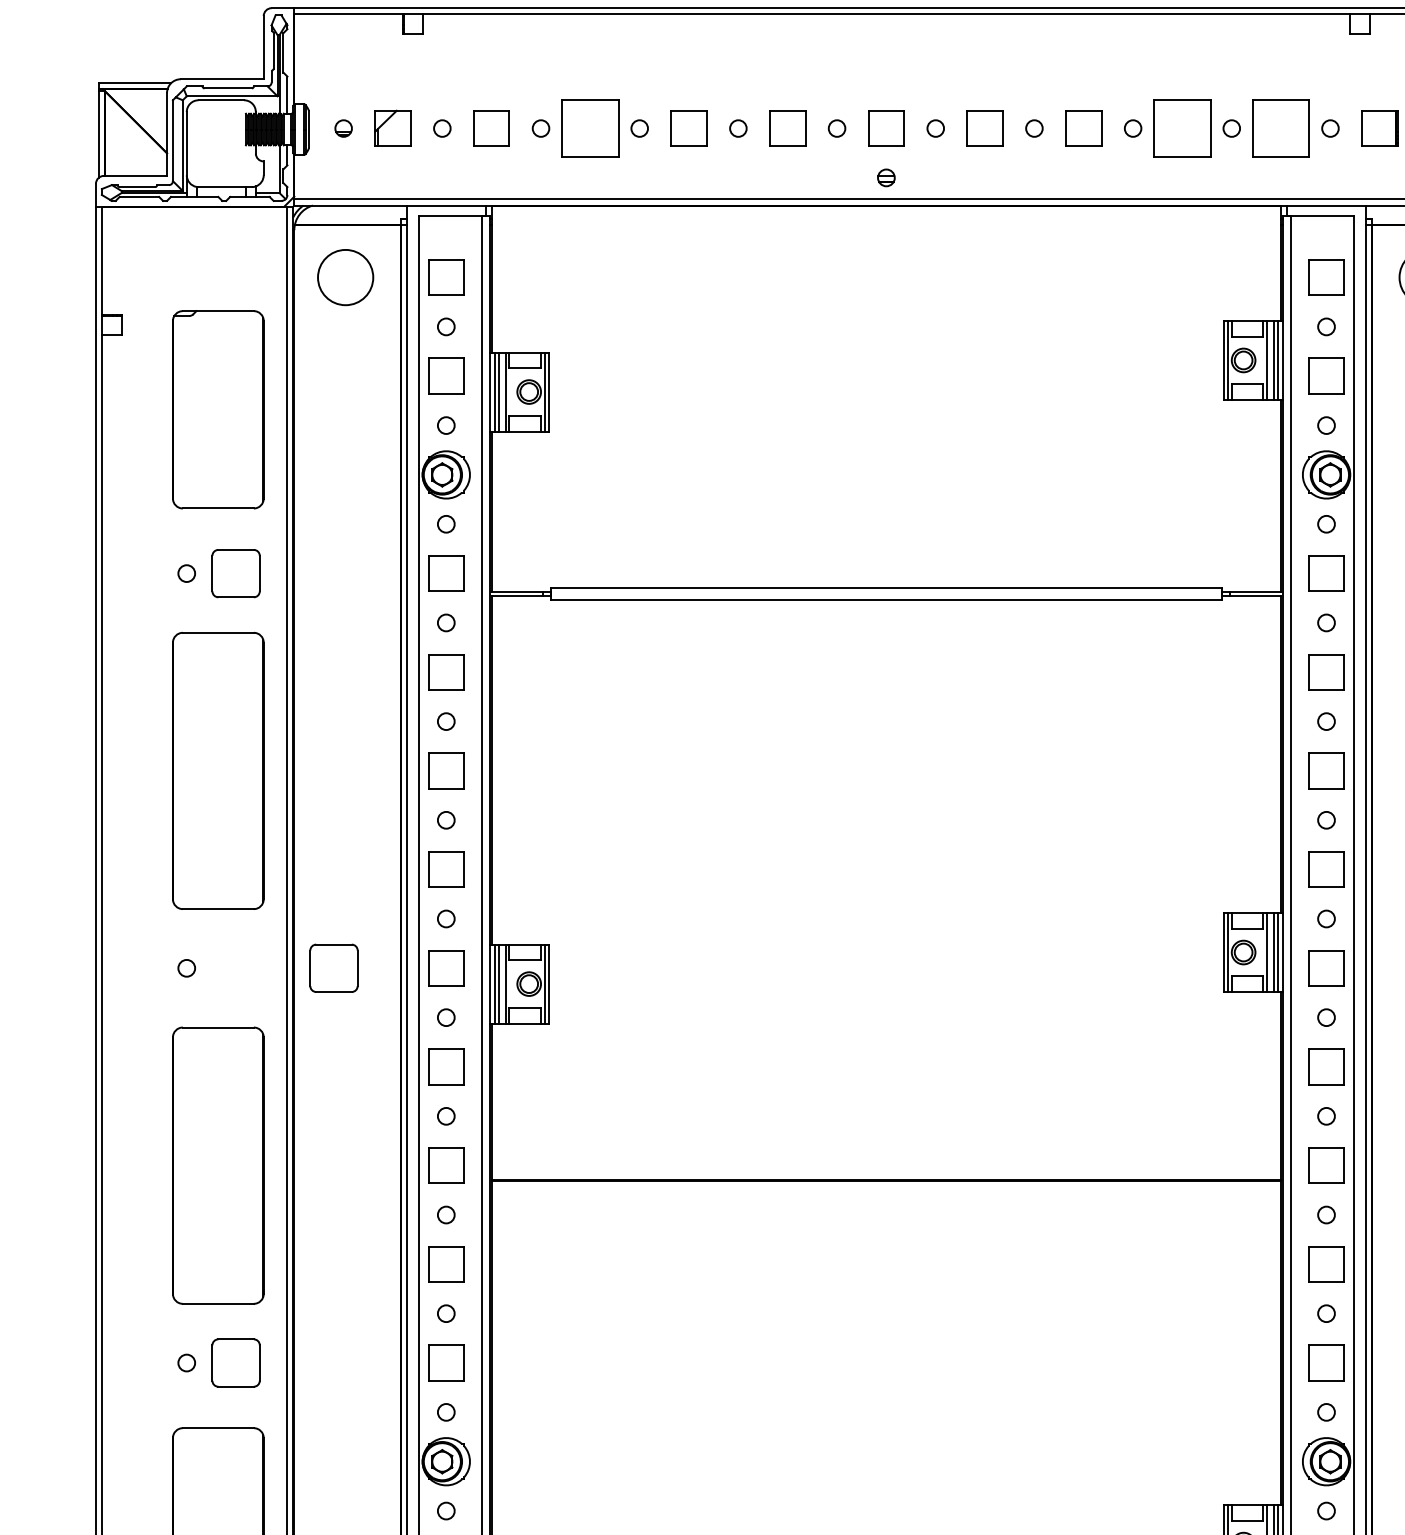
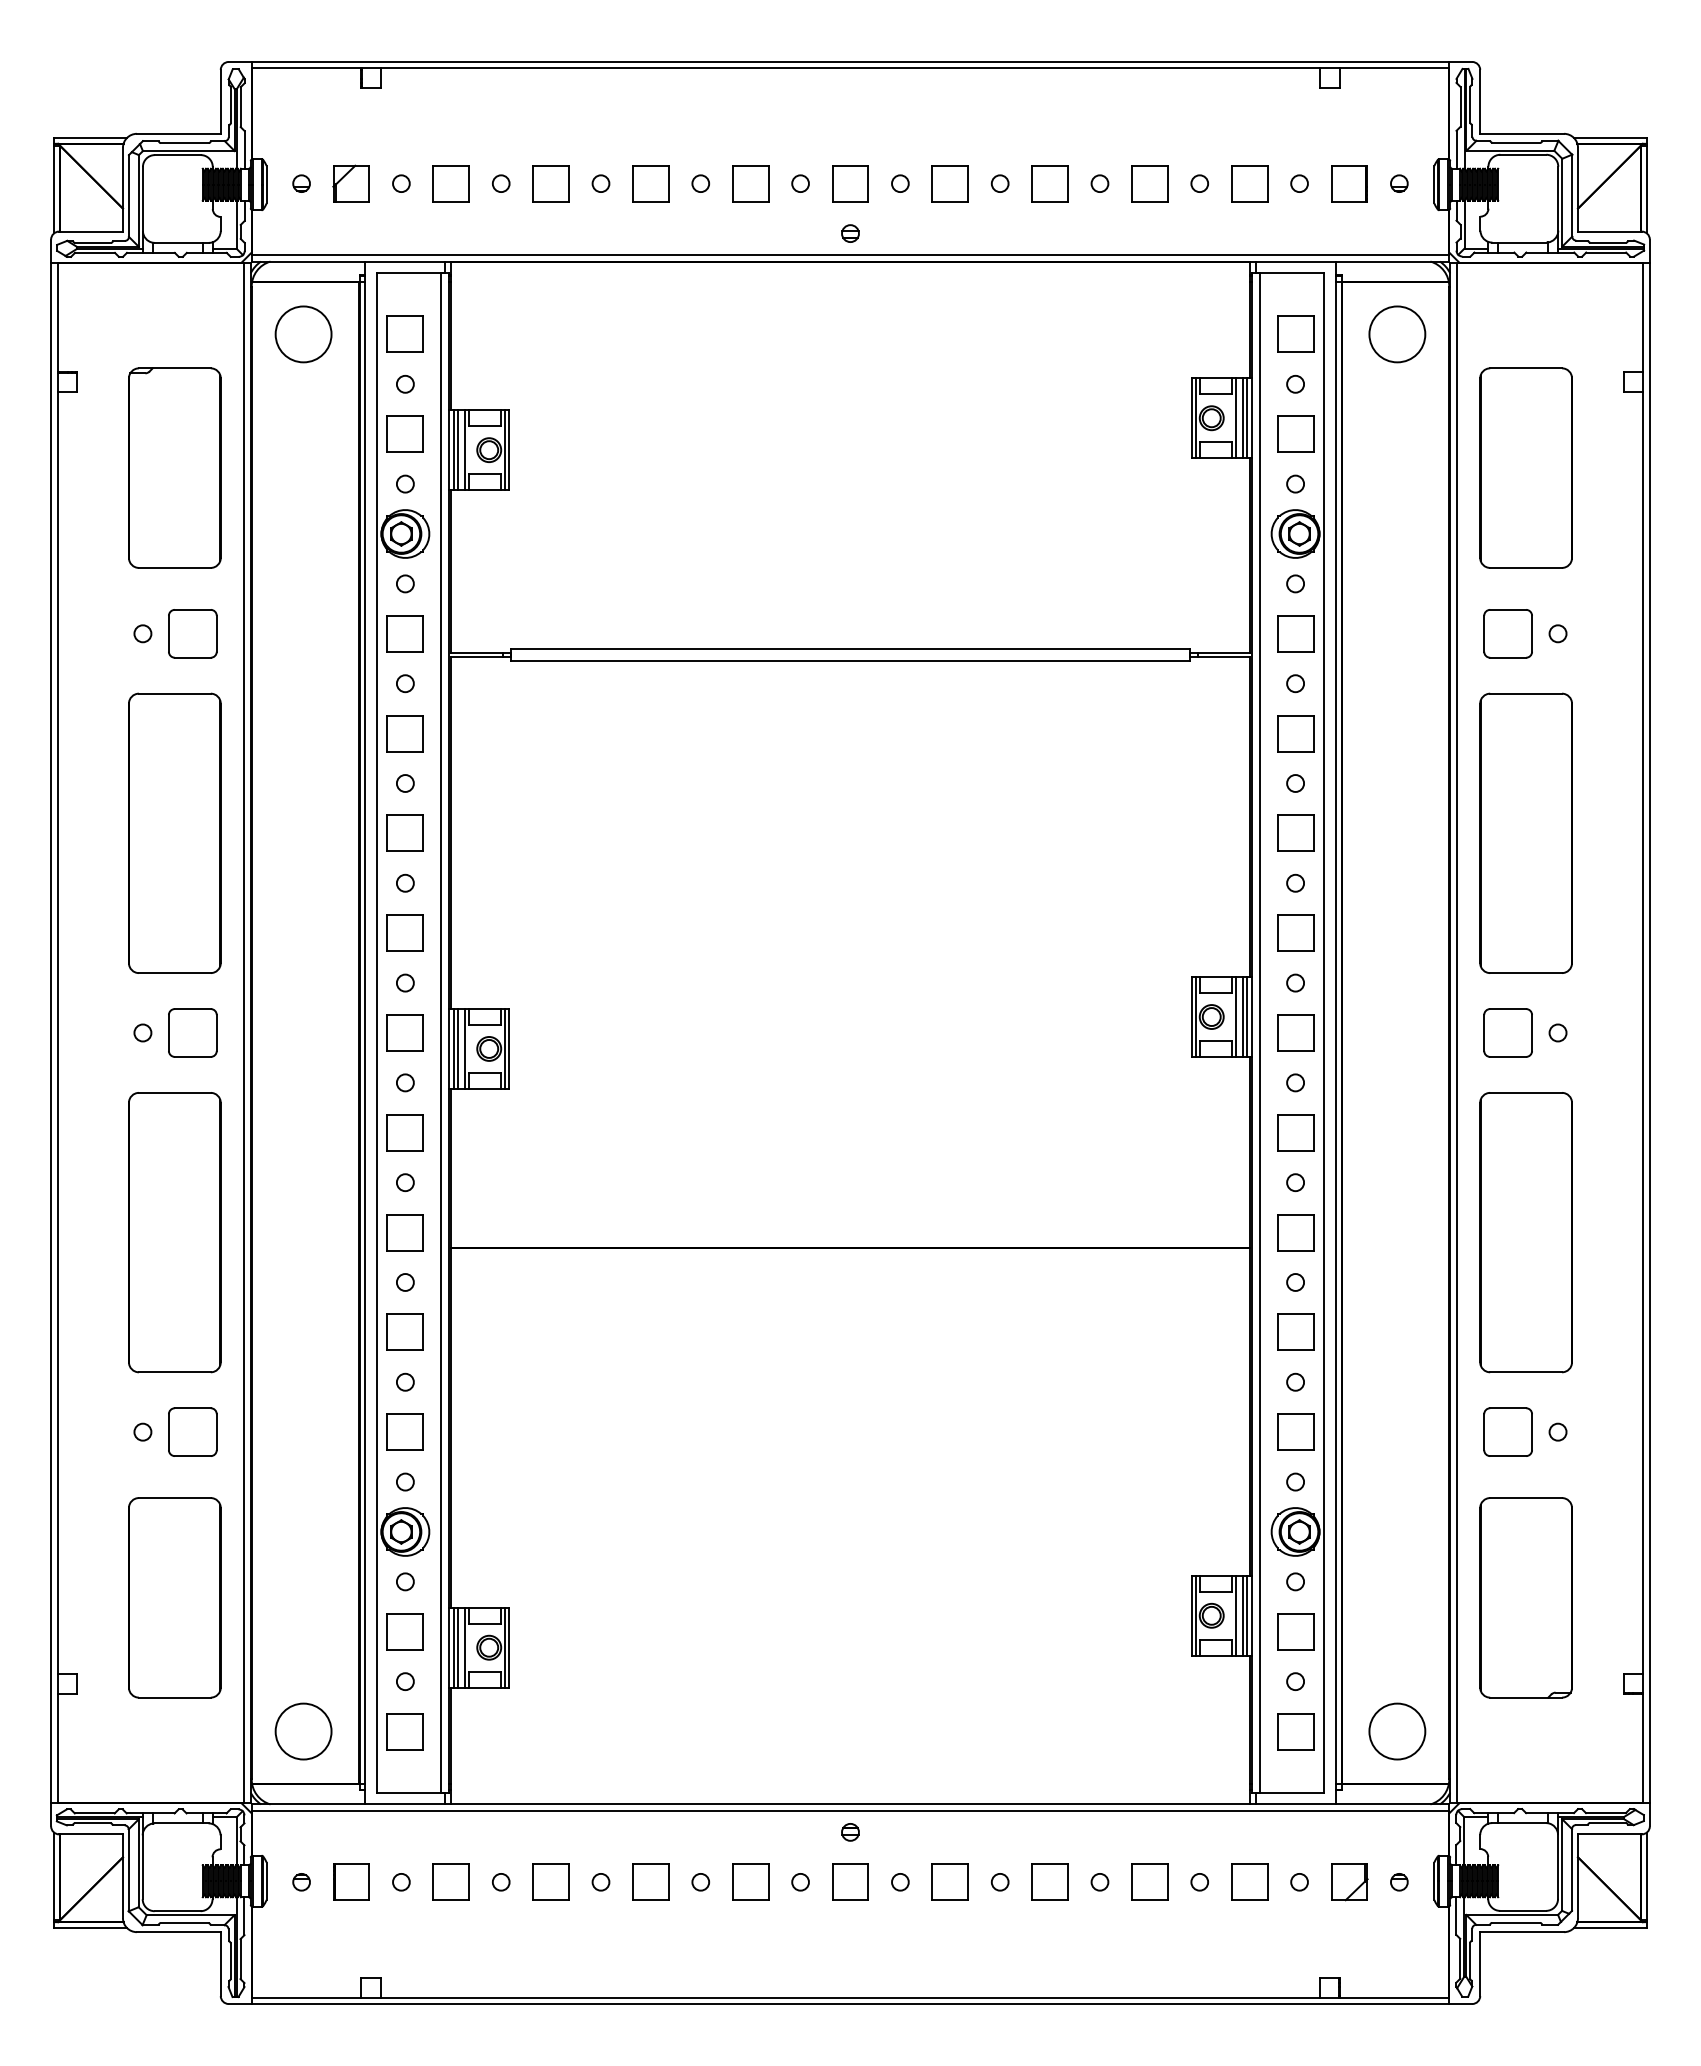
part: (589, 128) -> (550, 183), size x0.62
part: (1182, 128) -> (1149, 183), size x0.62
part: (1280, 128) -> (1249, 183), size x0.62
part: (333, 967) -> (192, 1032), moved

